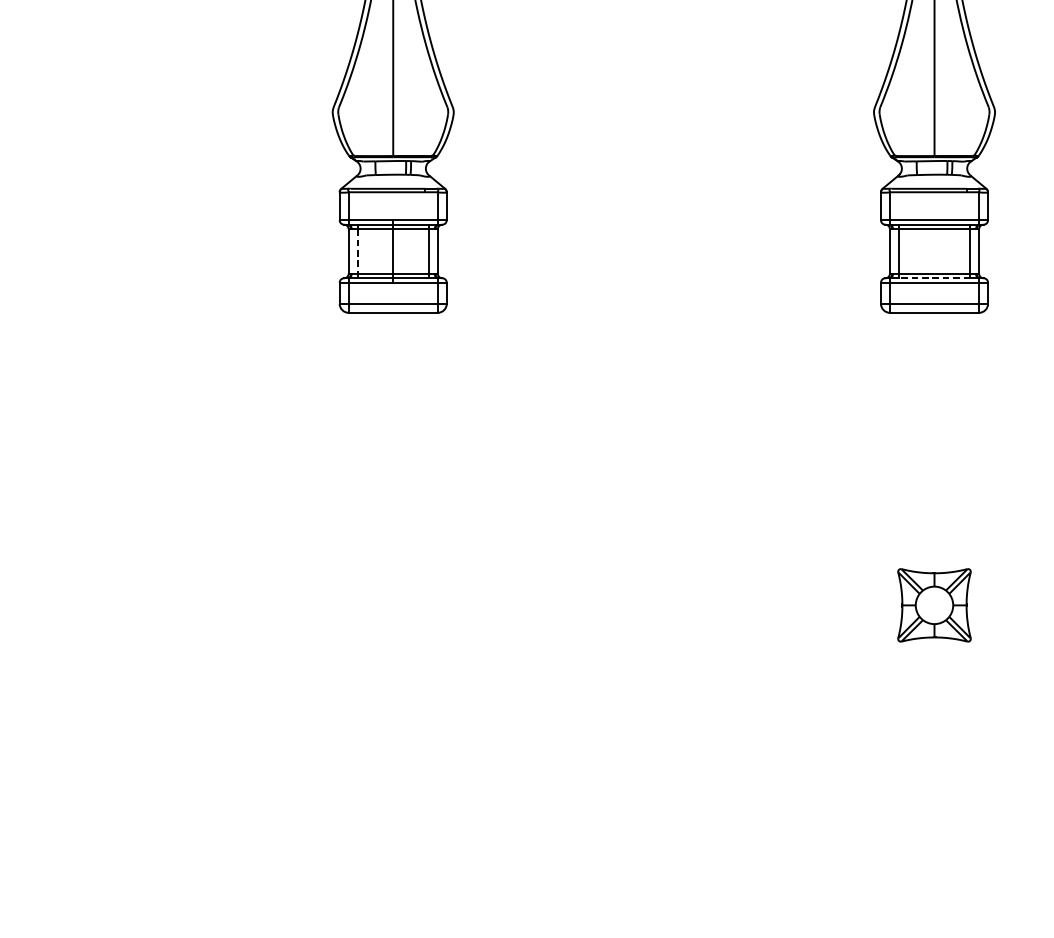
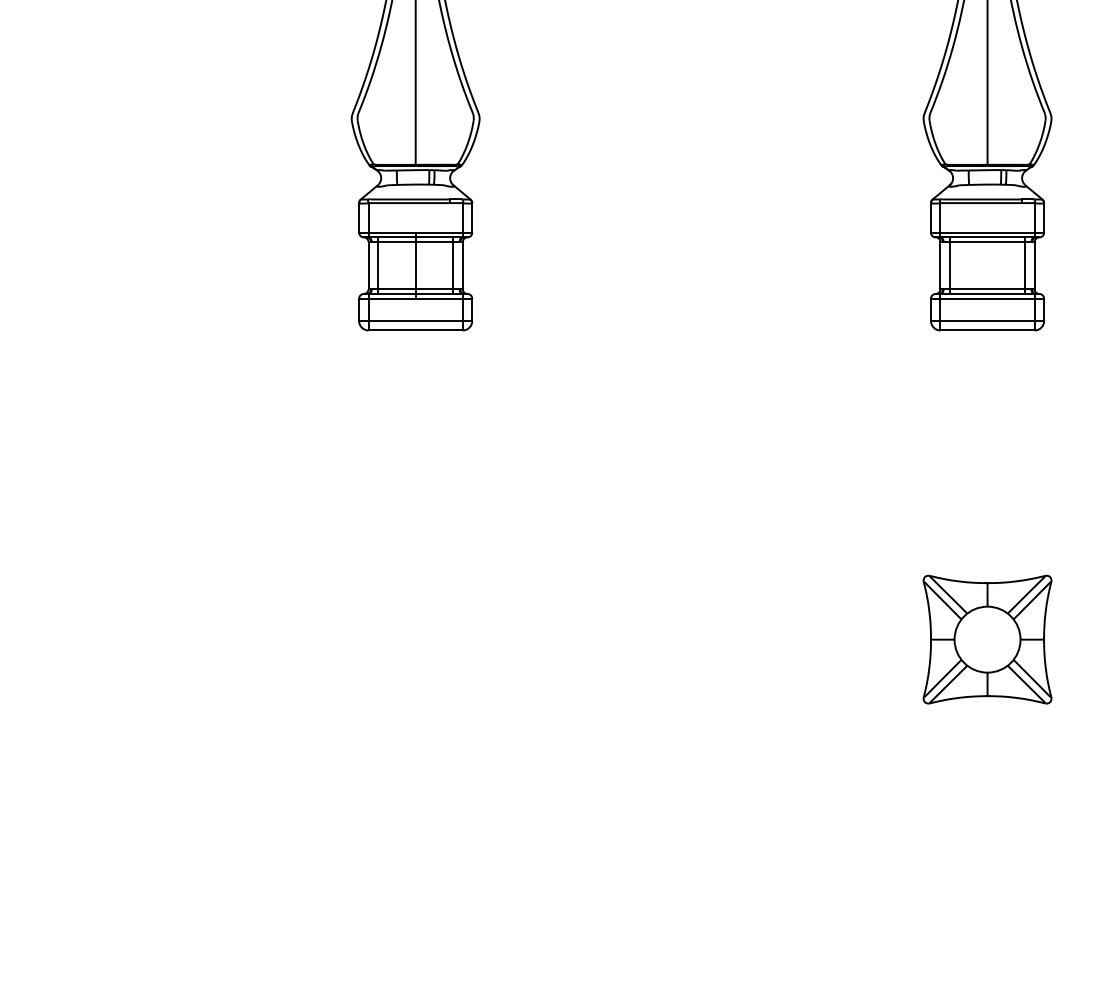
line: (357, 251) -> (377, 265), dashed -> solid
line: (934, 277) -> (987, 293), dashed -> solid
part: (934, 605) -> (987, 639), size x1.67

